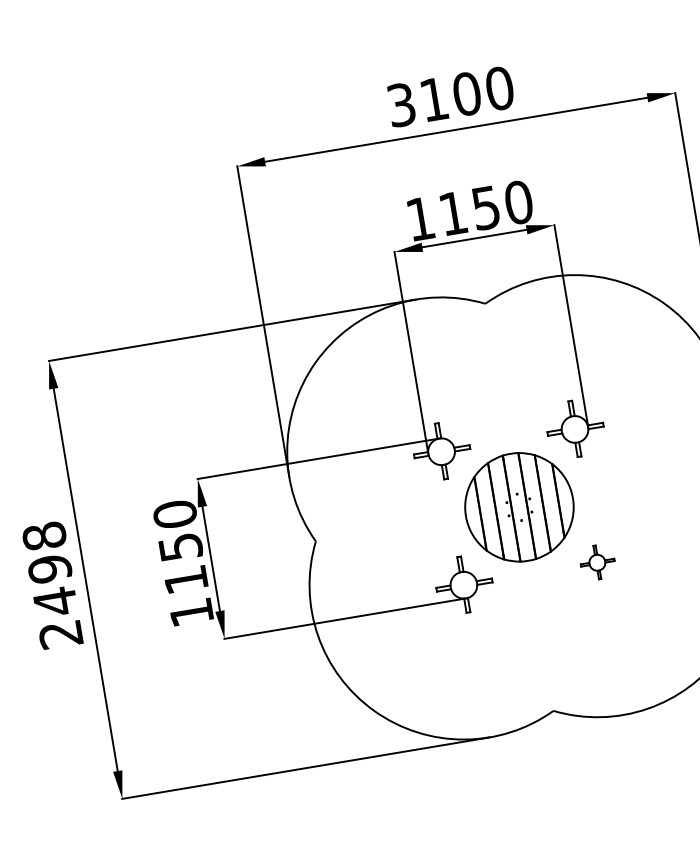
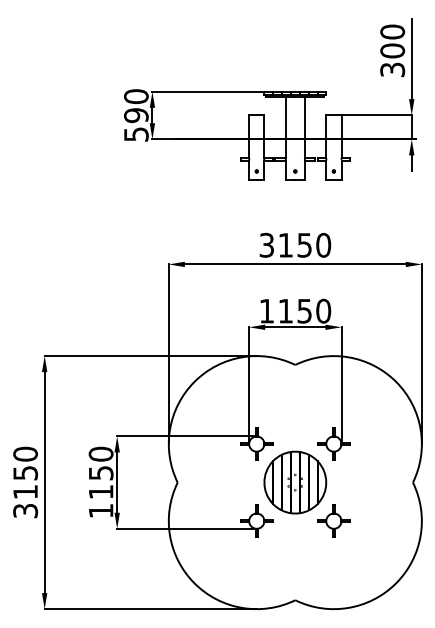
text: (466, 92) -> (304, 244), 3100 -> 3150
part: (596, 561) -> (333, 520), size x1.67
text: (52, 585) -> (25, 482), 2498 -> 3150

